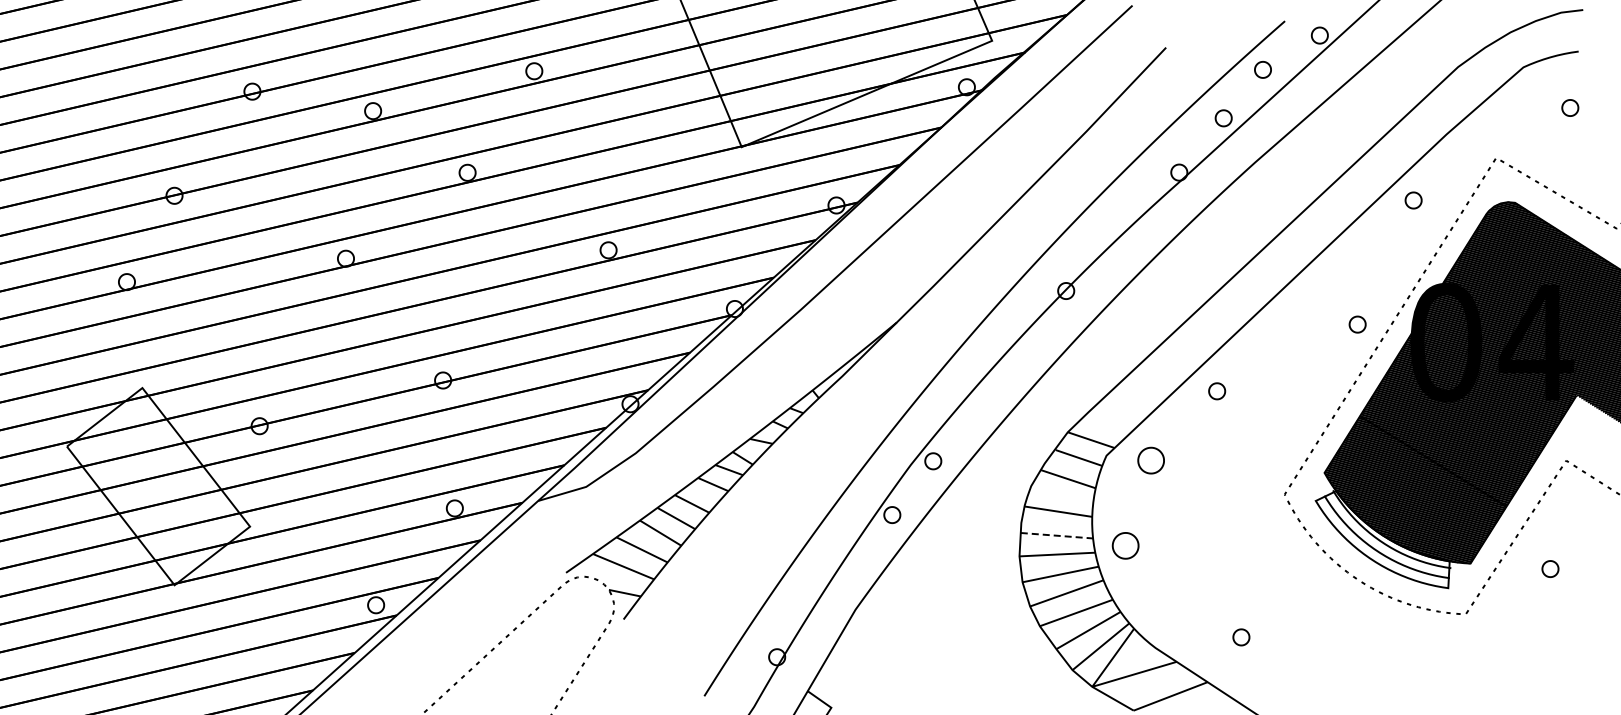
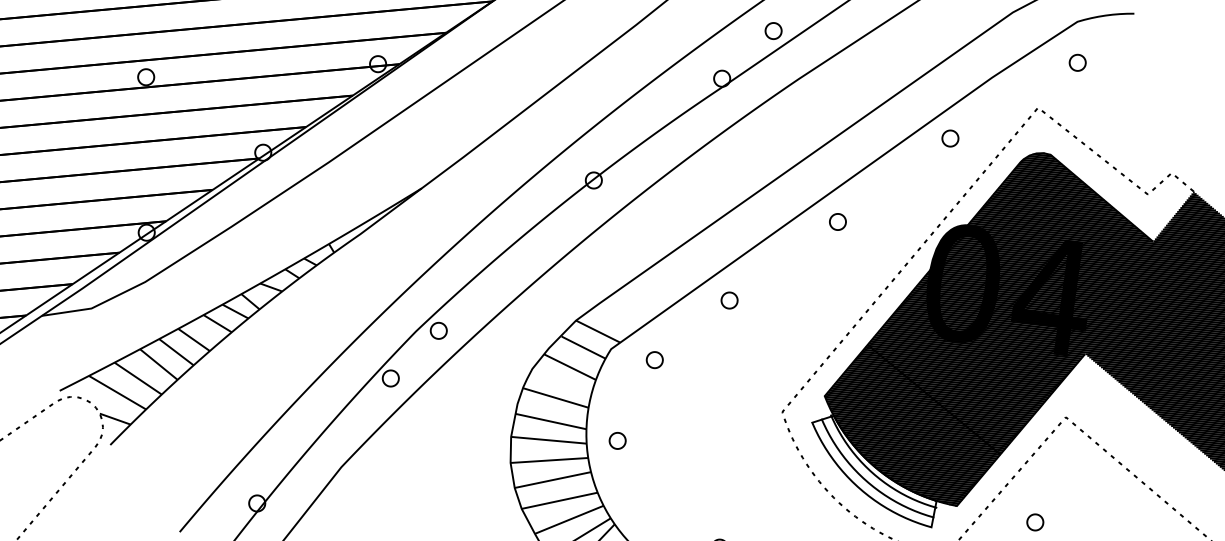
part: (1570, 107) -> (1077, 62), moved
part: (1357, 324) -> (837, 221), moved
part: (1151, 460) -> (655, 360), size x0.62
line: (1057, 535) -> (551, 421), dashed -> solid
part: (1125, 545) -> (617, 440), size x0.62

